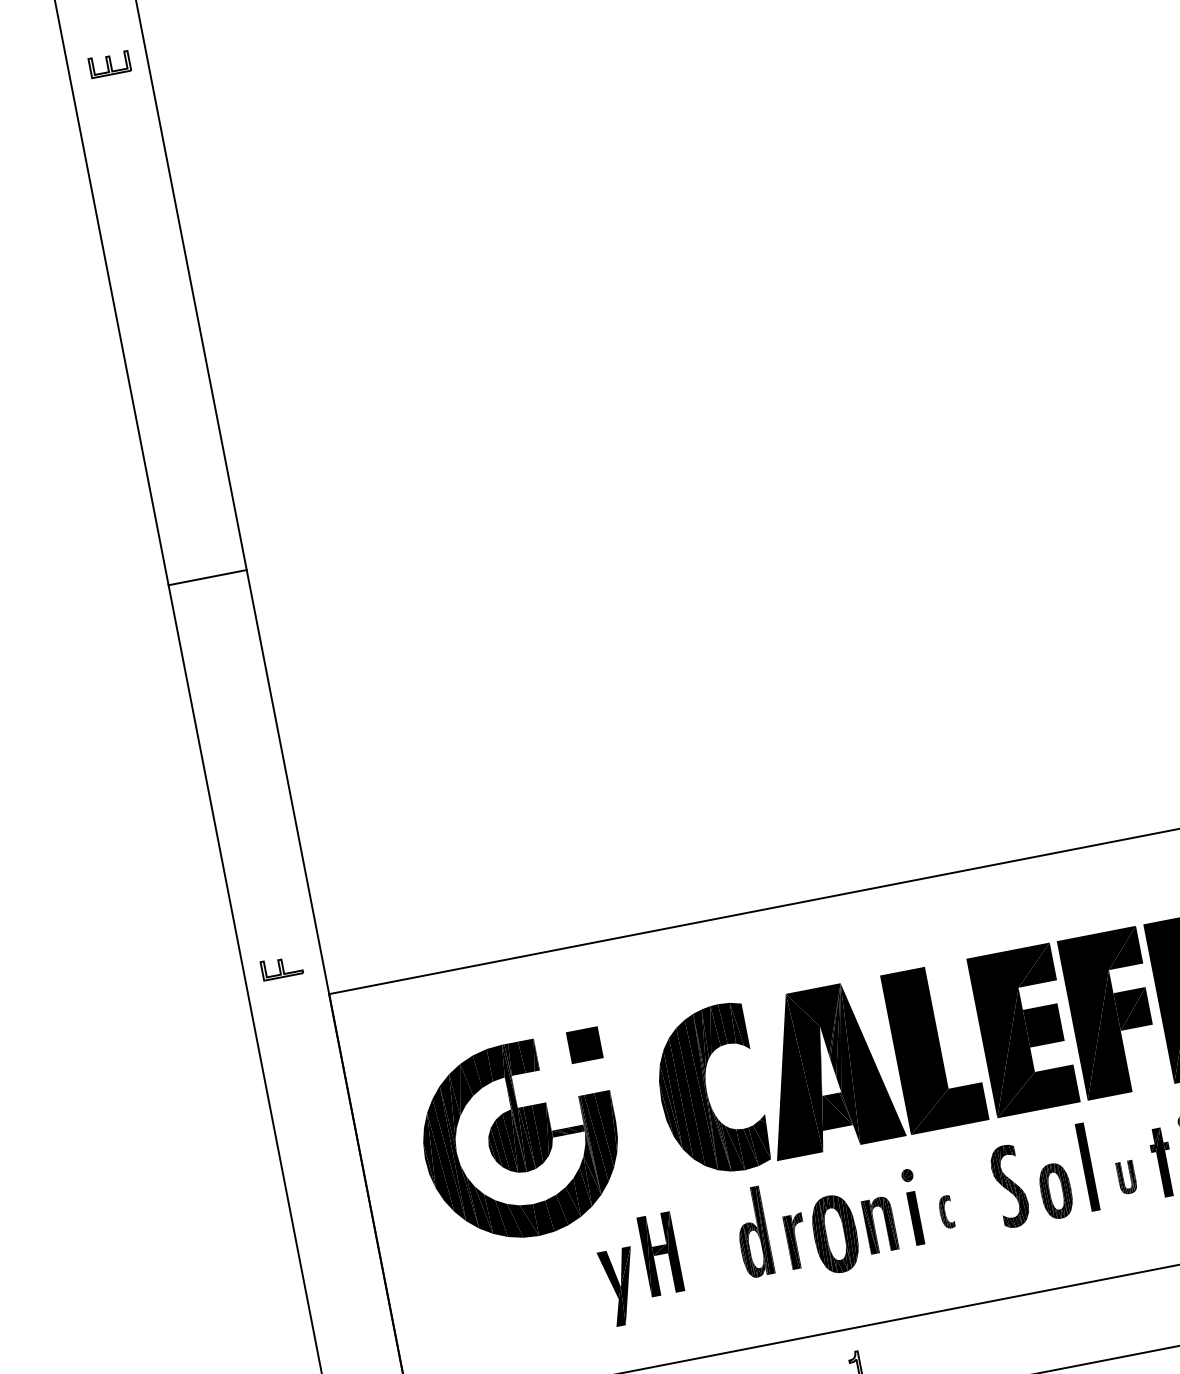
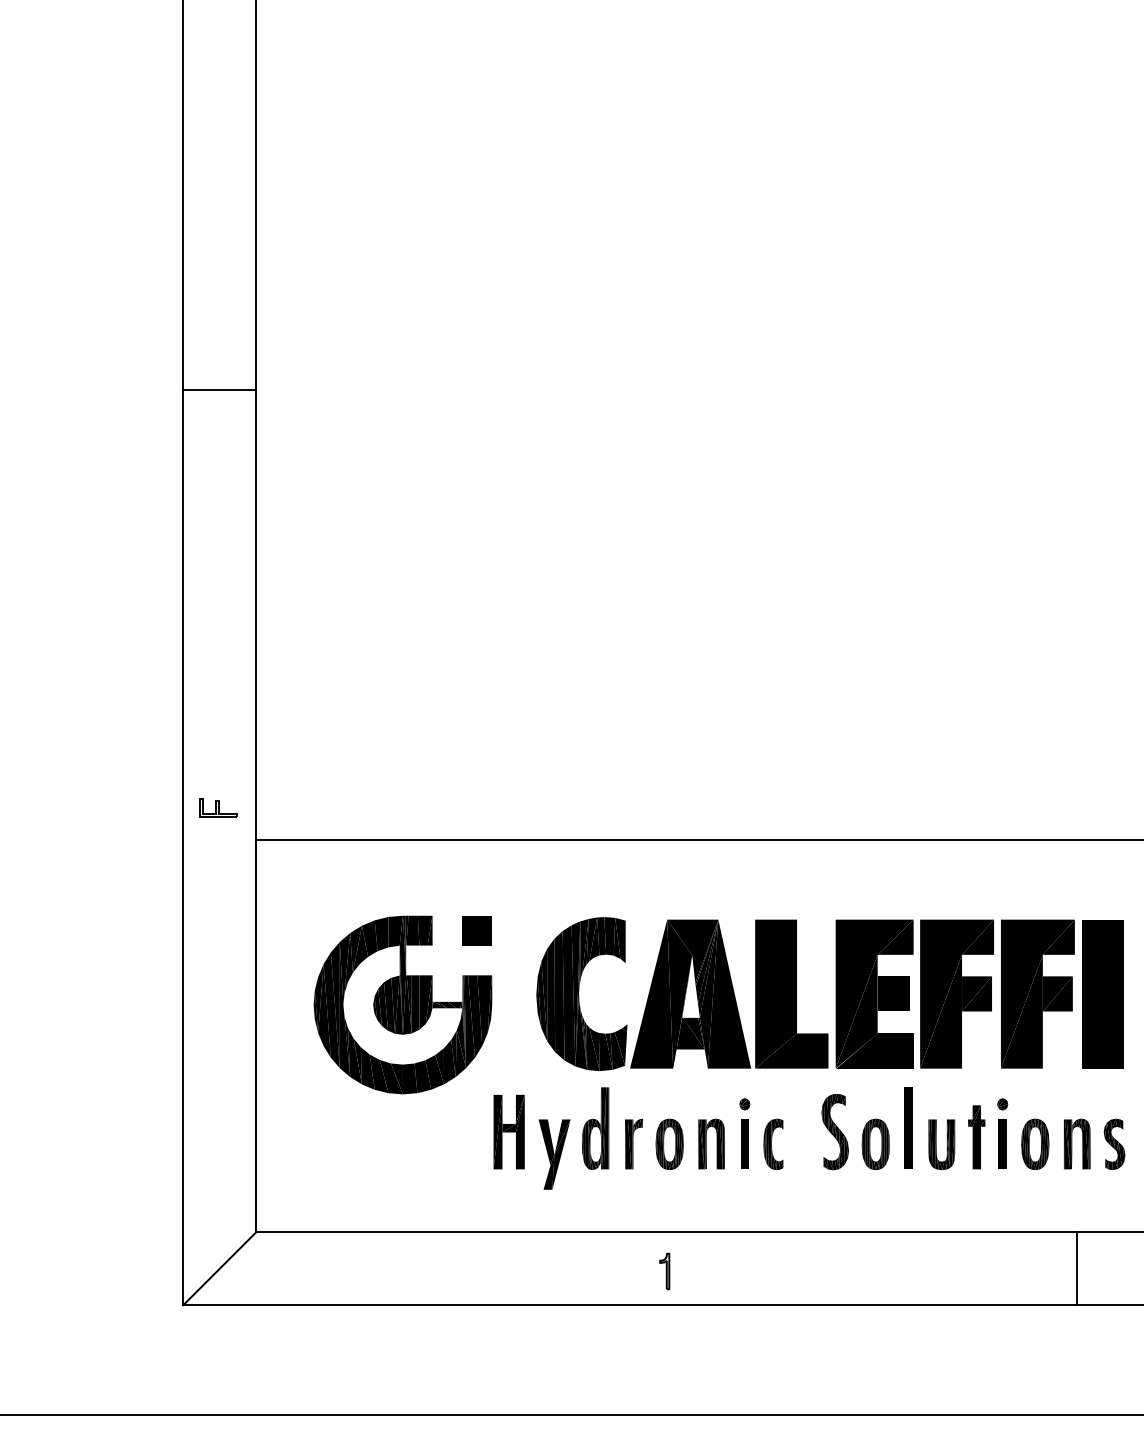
line: (207, 578) -> (219, 390), moved
part: (1126, 1177) -> (941, 1144), size x1.67
part: (946, 1211) -> (773, 1143), size x1.67
part: (834, 1233) -> (669, 1143), size x0.71
part: (620, 1286) -> (554, 1154), moved

